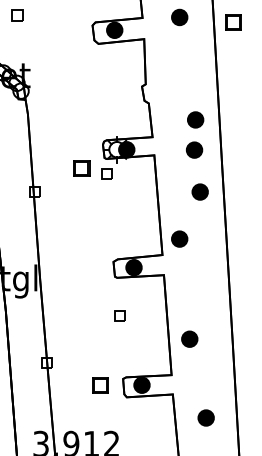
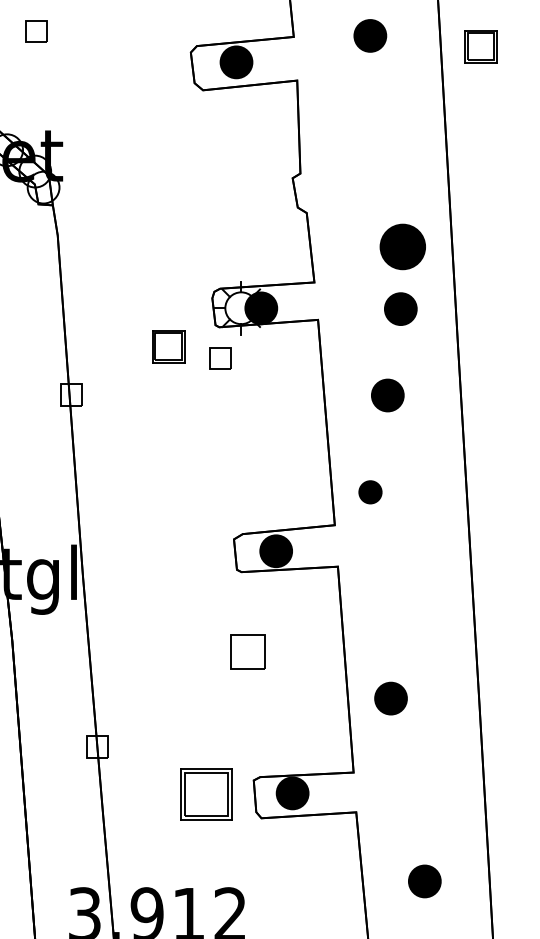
part: (195, 119) -> (402, 246), size x1.4
part: (199, 191) -> (386, 394), moved
part: (179, 238) -> (369, 491), size x0.7
part: (119, 315) -> (246, 649), size x1.6
part: (100, 385) -> (207, 793), size x1.6
part: (205, 417) -> (423, 880), moved

